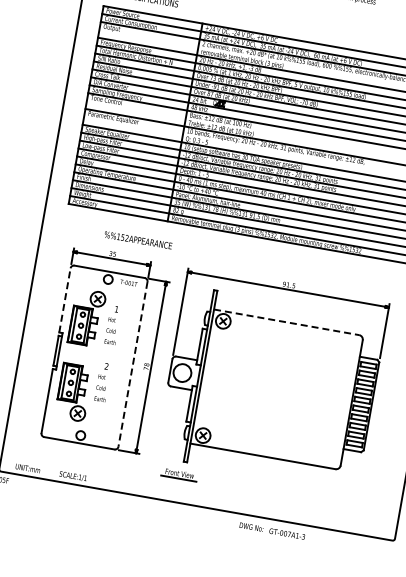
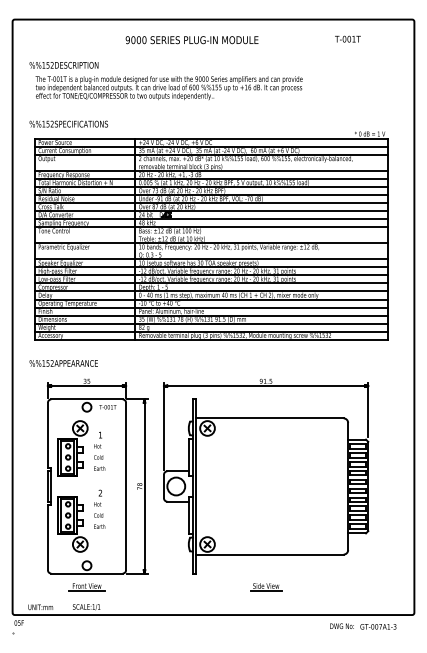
text: (138, 240) -> (63, 363), moved
line: (64, 300) -> (47, 435), dashed -> solid
line: (287, 322) -> (270, 418), dashed -> solid
line: (133, 364) -> (126, 486), dashed -> solid
part: (178, 475) -> (86, 587), moved
part: (253, 488) -> (266, 587), added
text: (272, 531) -> (363, 626), moved

